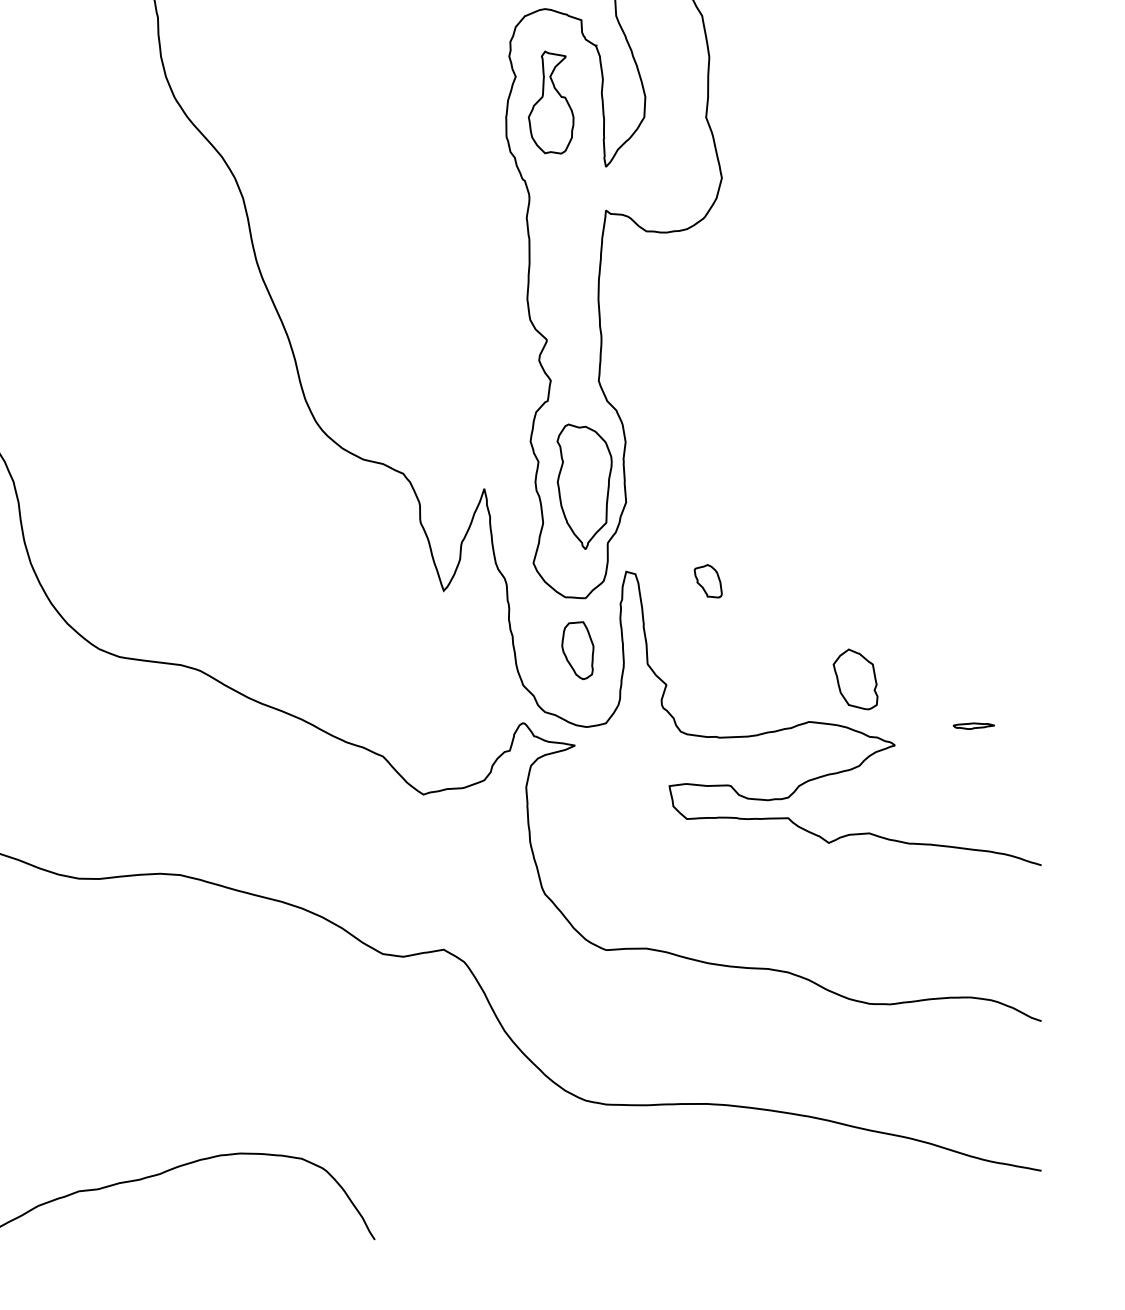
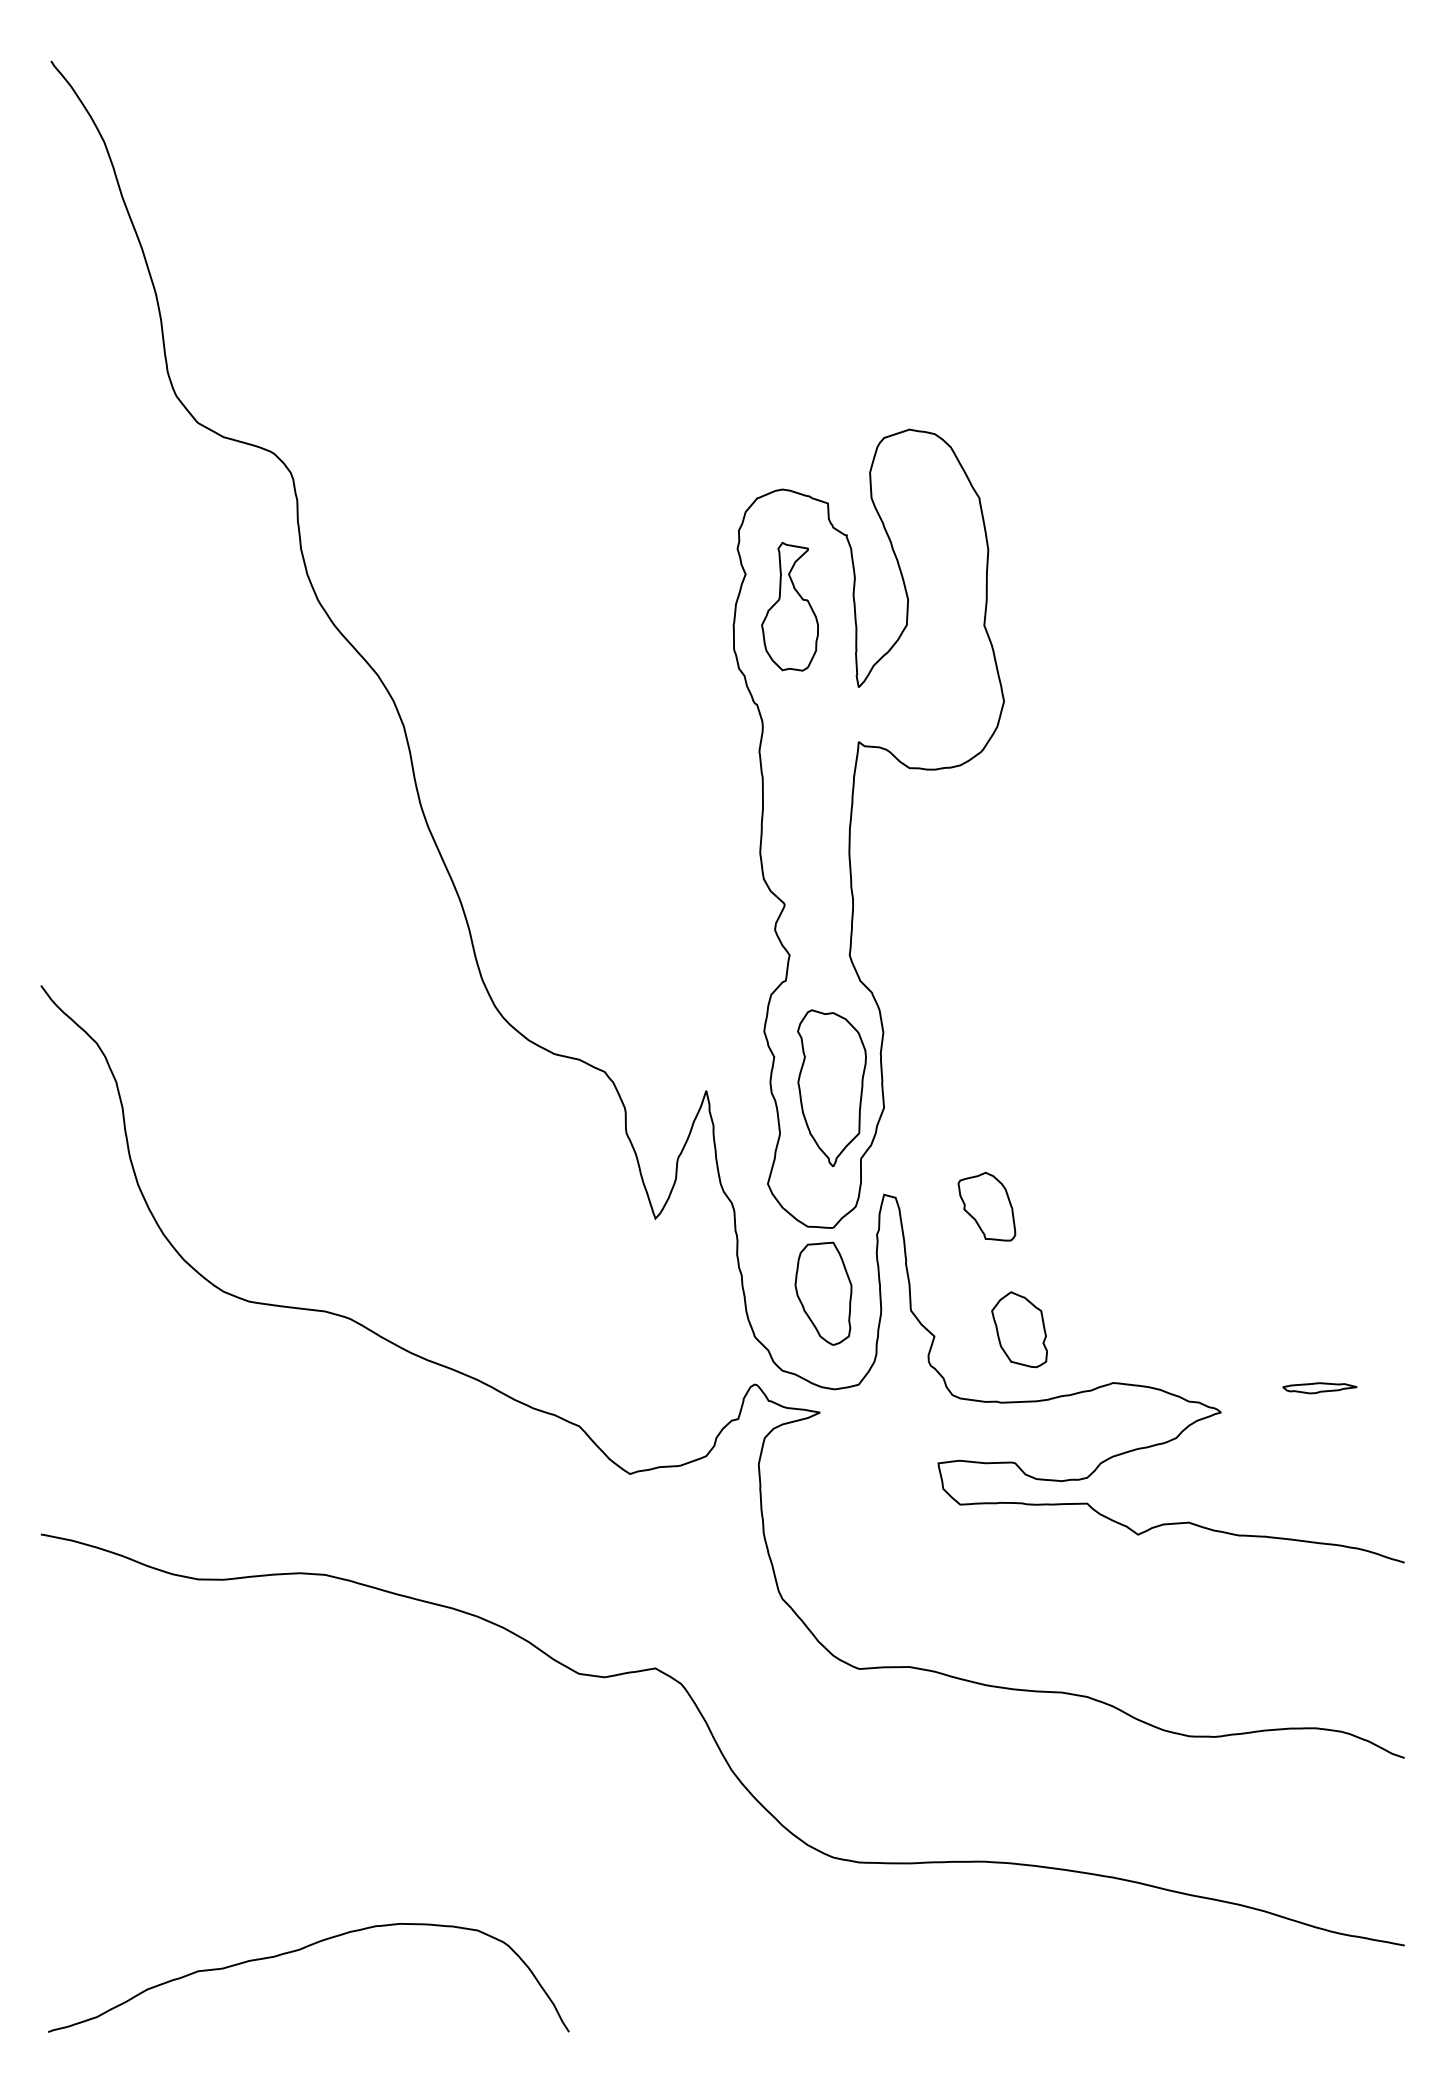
part: (707, 581) -> (986, 1206), size x1.67
part: (577, 650) -> (823, 1293), size x1.43
part: (855, 679) -> (1019, 1329), moved
part: (973, 726) -> (1319, 1388), size x1.43

